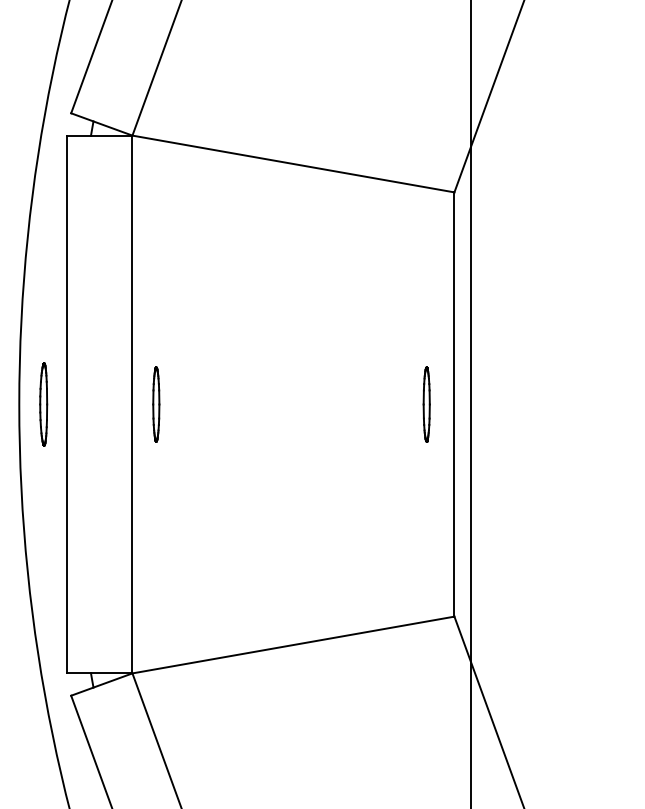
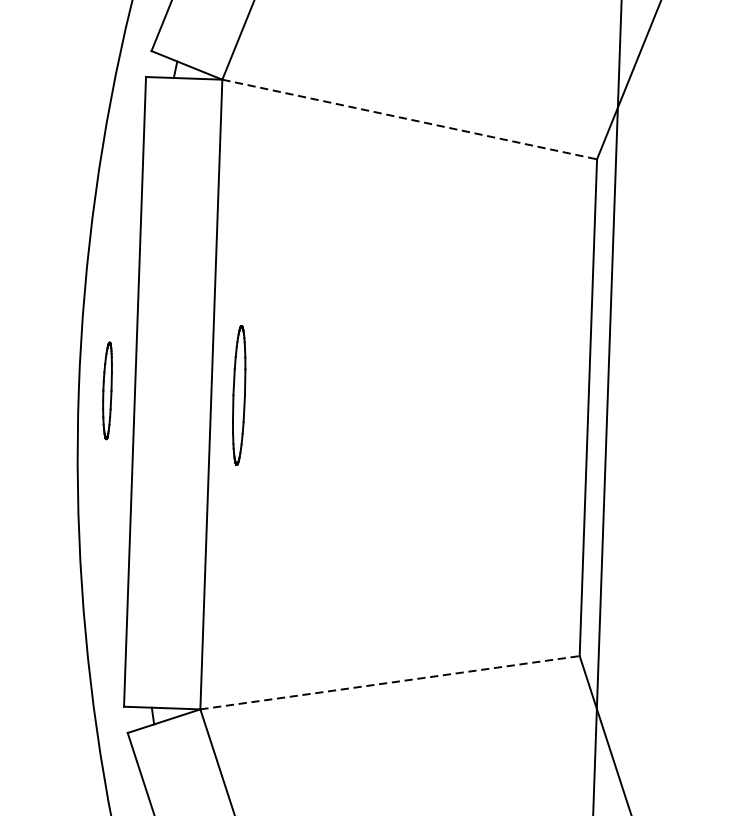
line: (293, 164) -> (409, 120), solid -> dashed
part: (156, 404) -> (239, 395), size x1.6
part: (426, 404) -> (555, 406), removed
line: (293, 644) -> (390, 682), solid -> dashed

